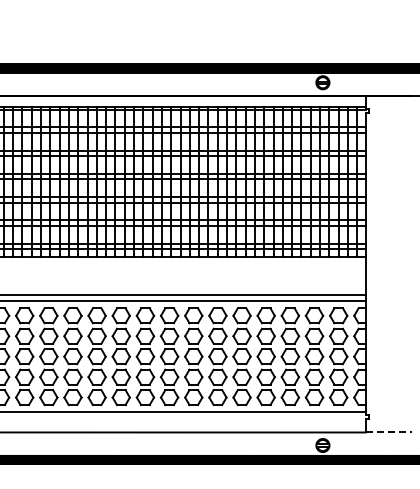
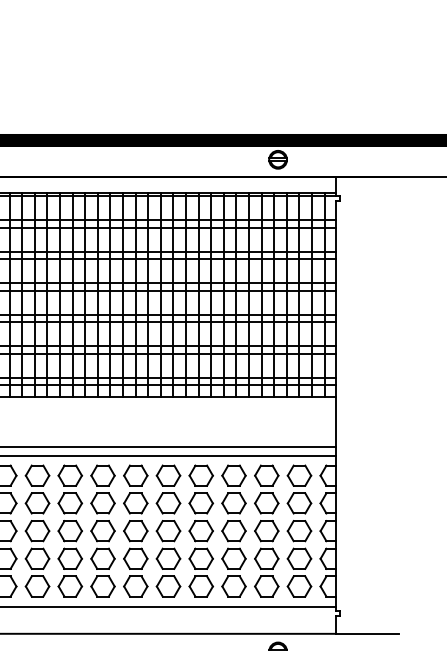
line: (389, 432) -> (368, 633), dashed -> solid

